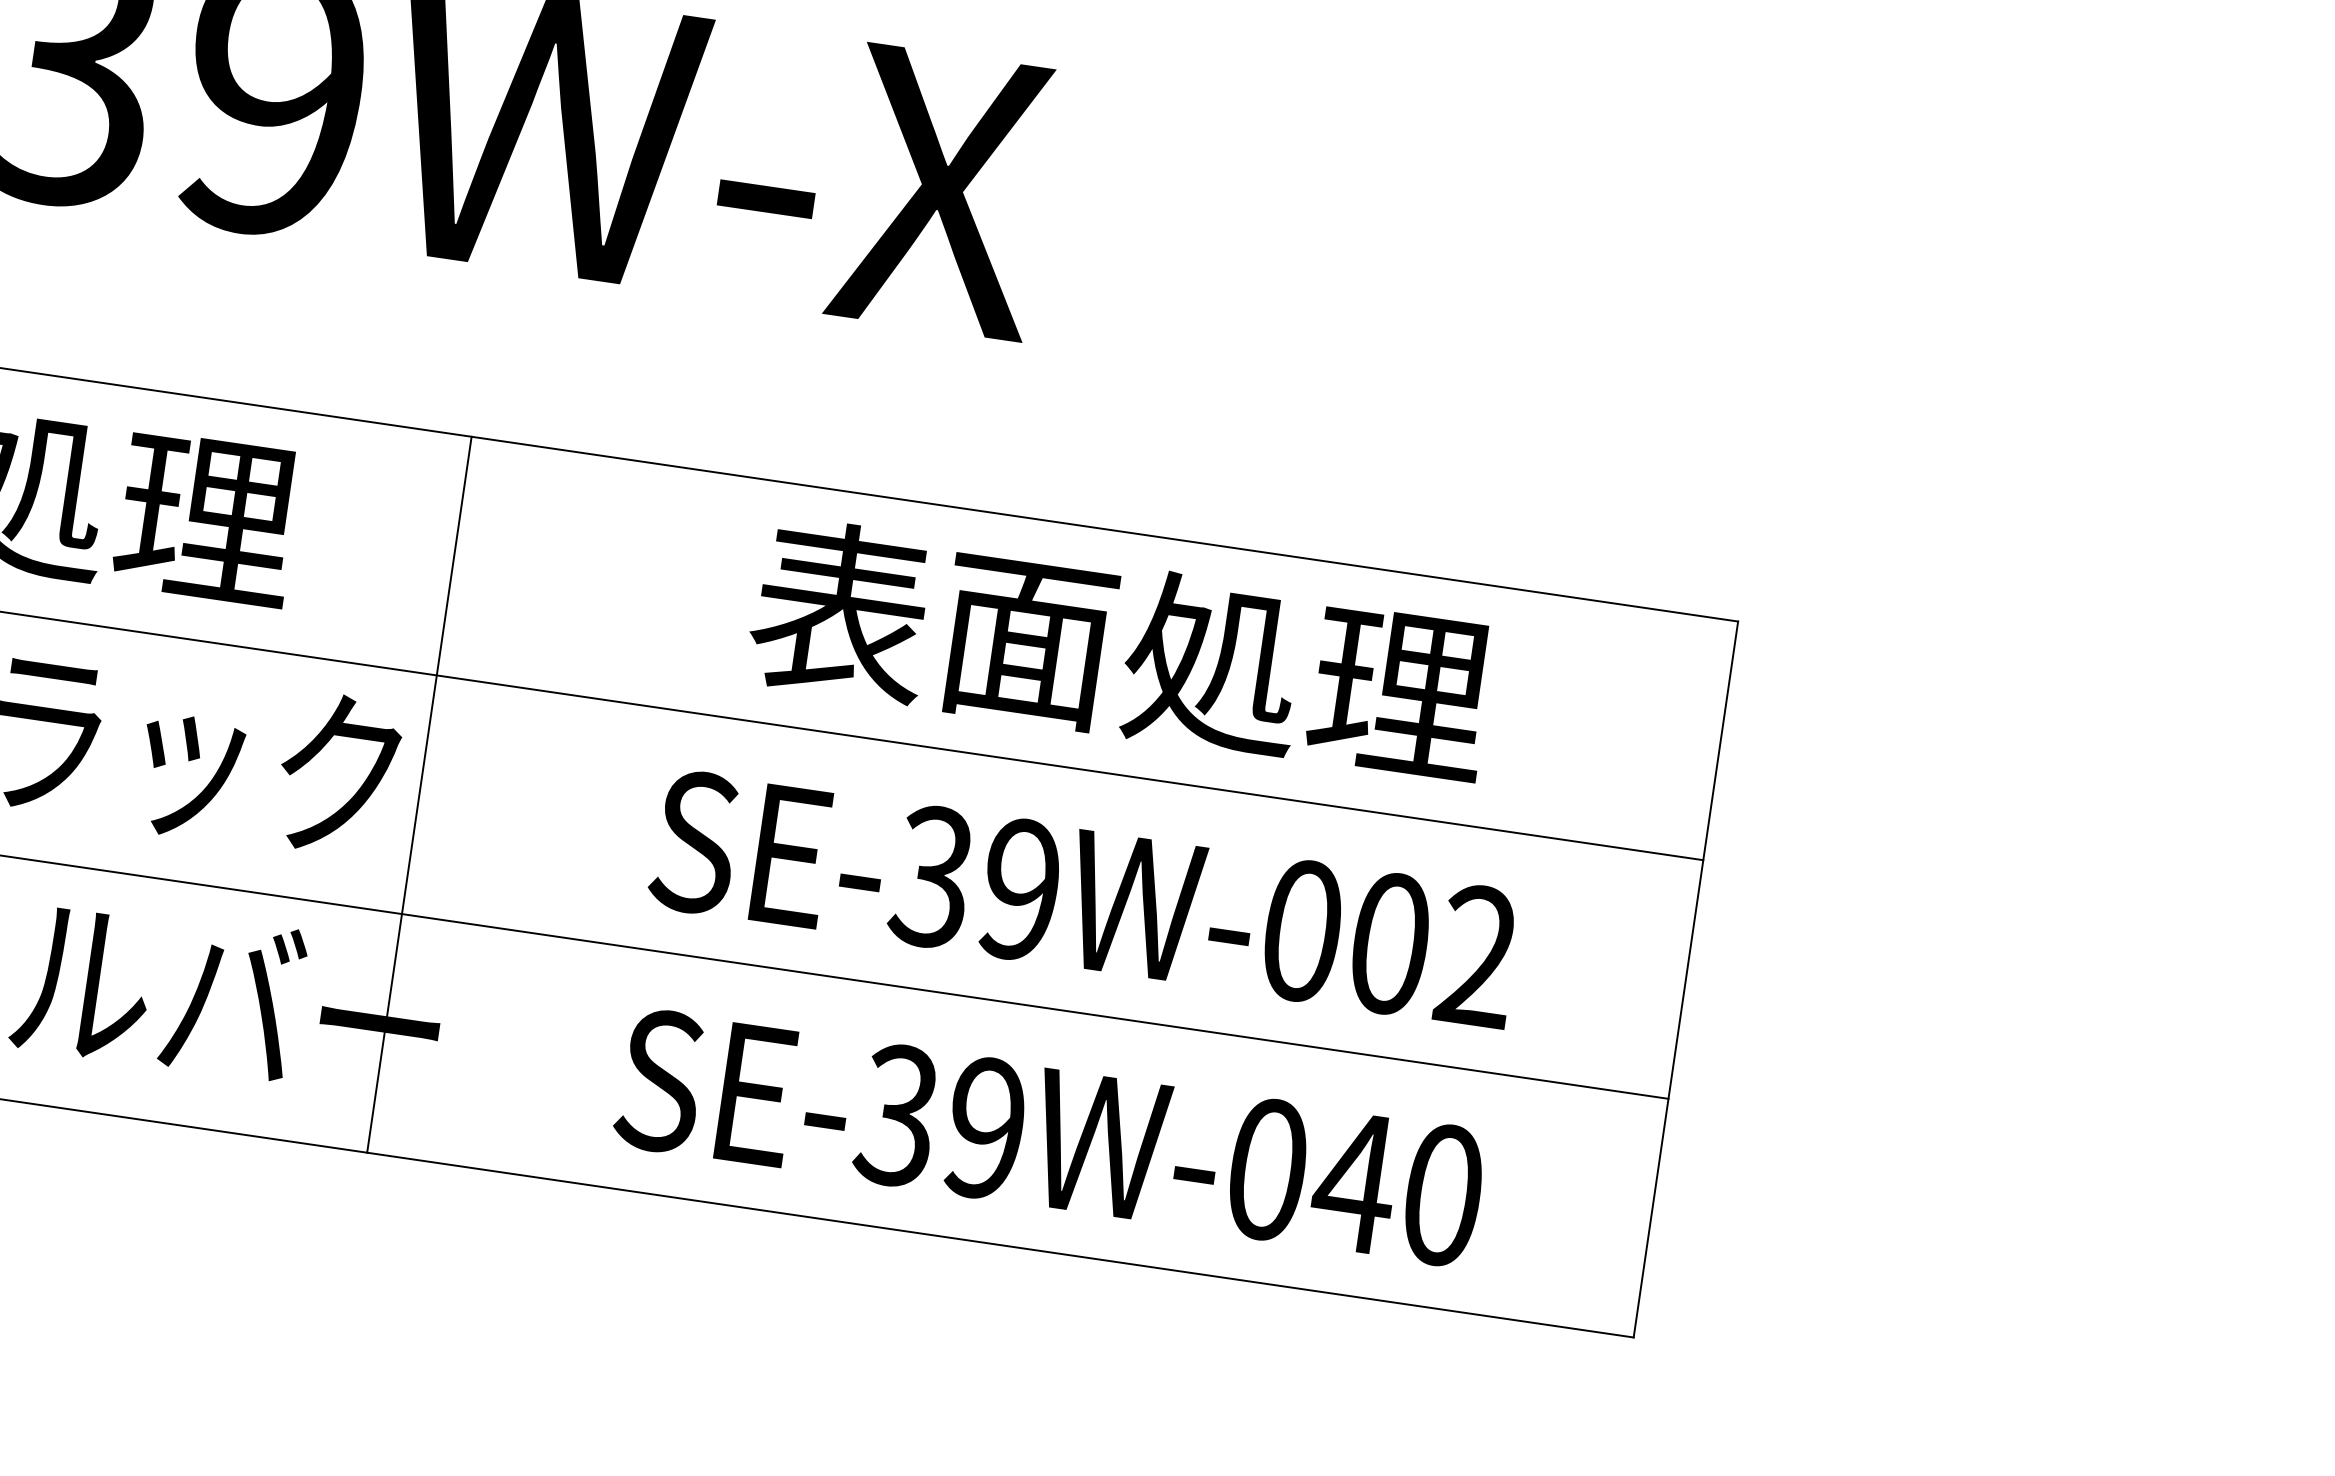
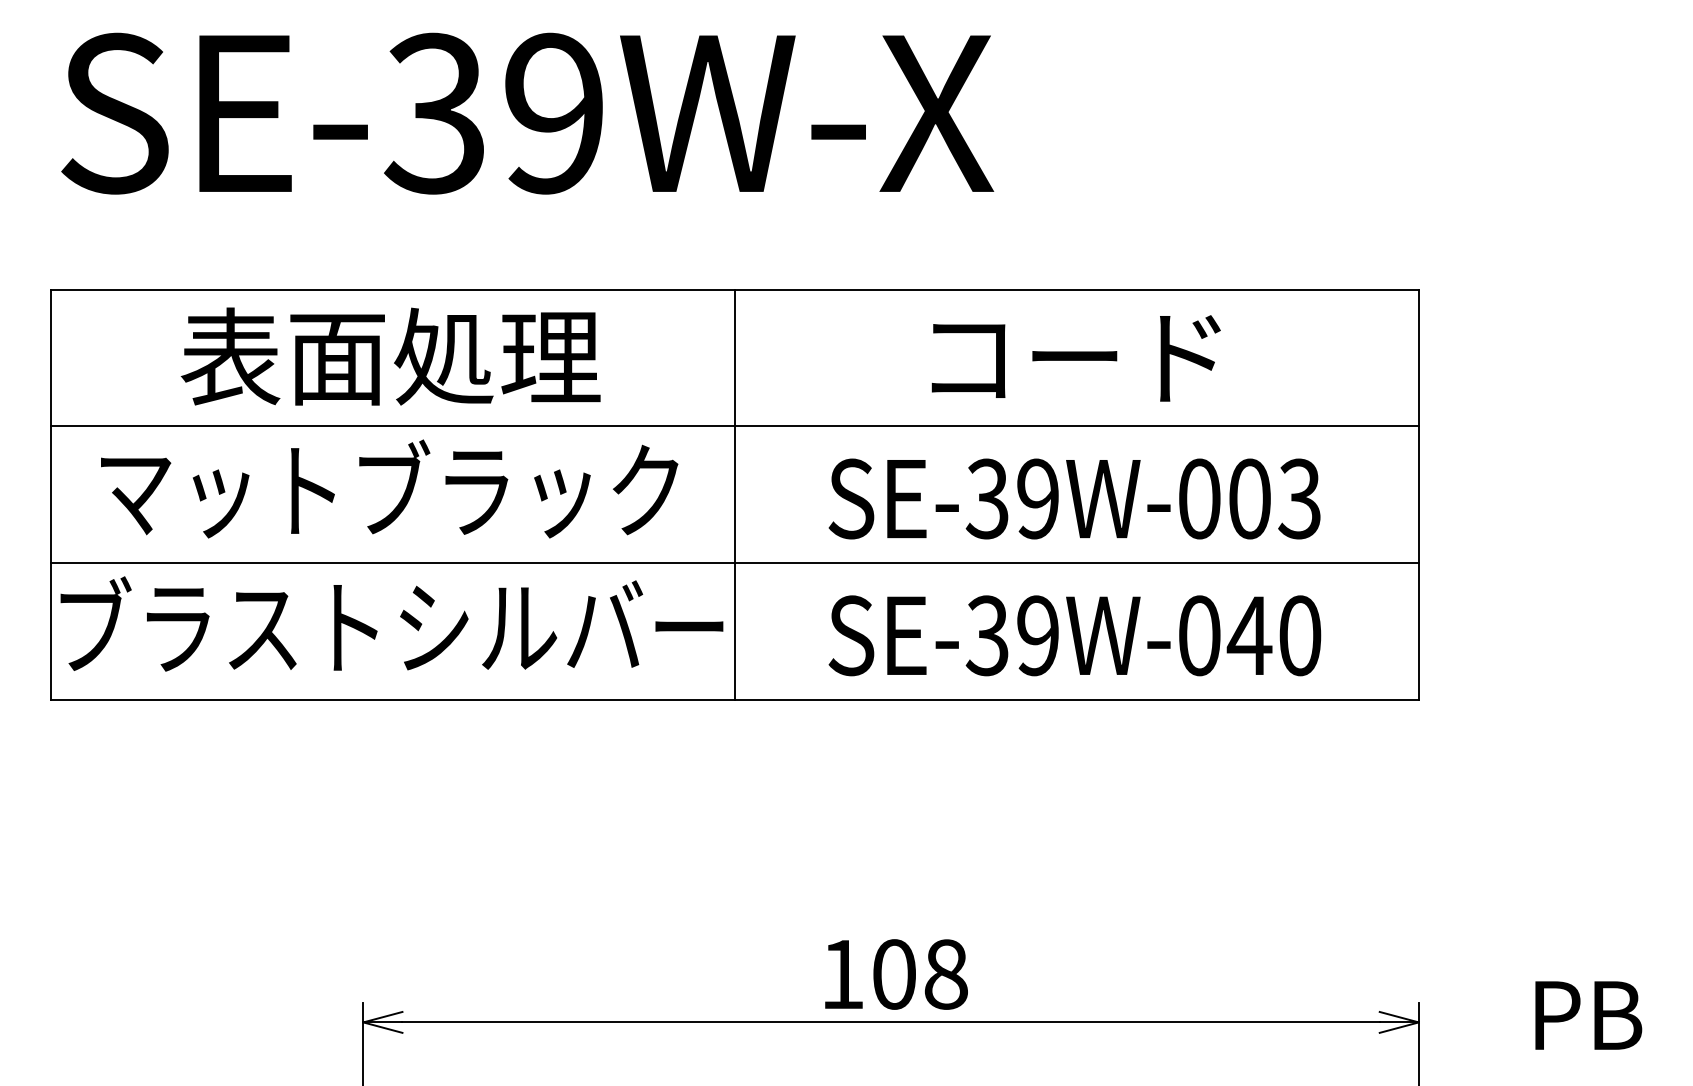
text: (1120, 650) -> (1074, 356), 表面処理 -> コード
line: (418, 794) -> (734, 494), moved
text: (1476, 957) -> (1299, 499), SE-39W-002 -> SE-39W-003

